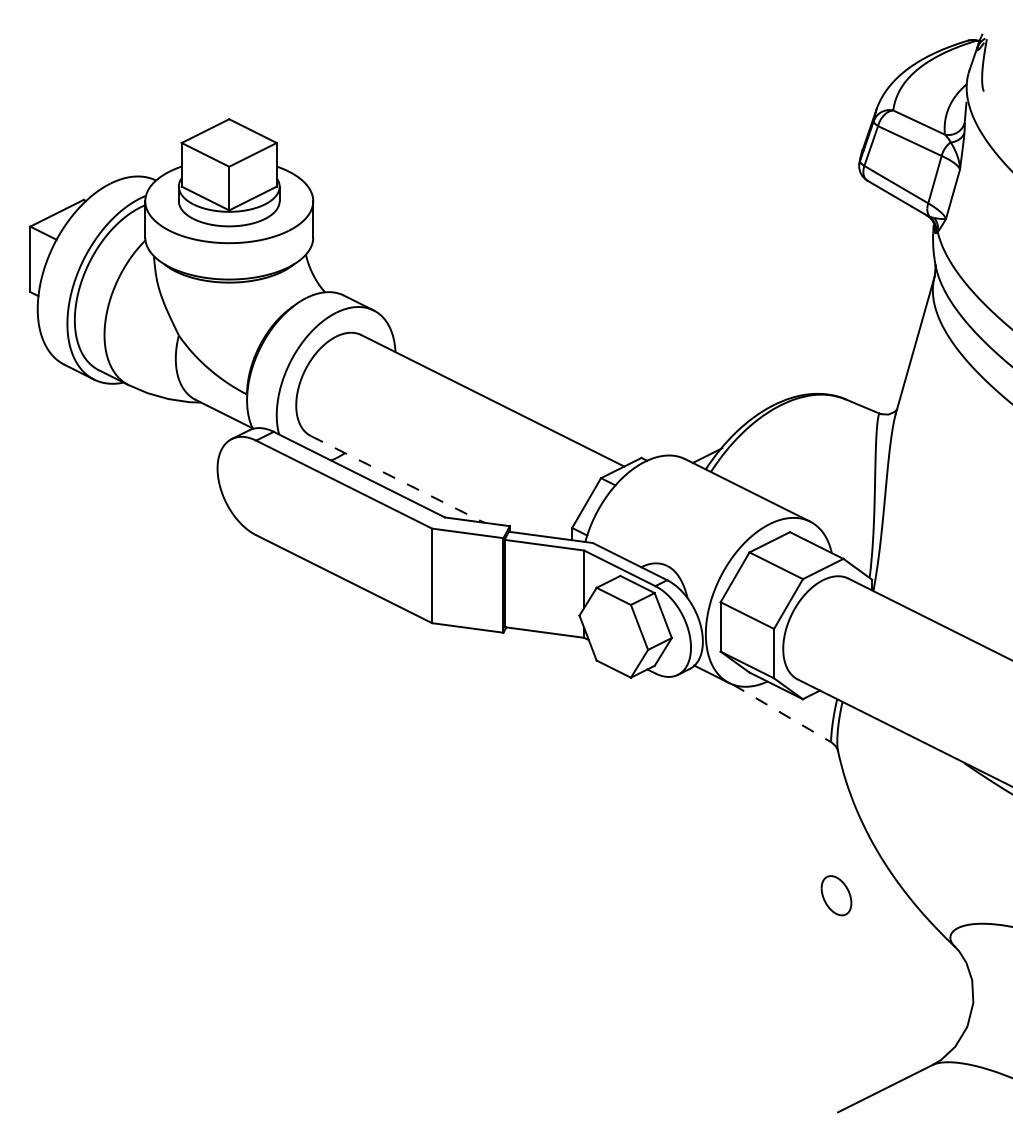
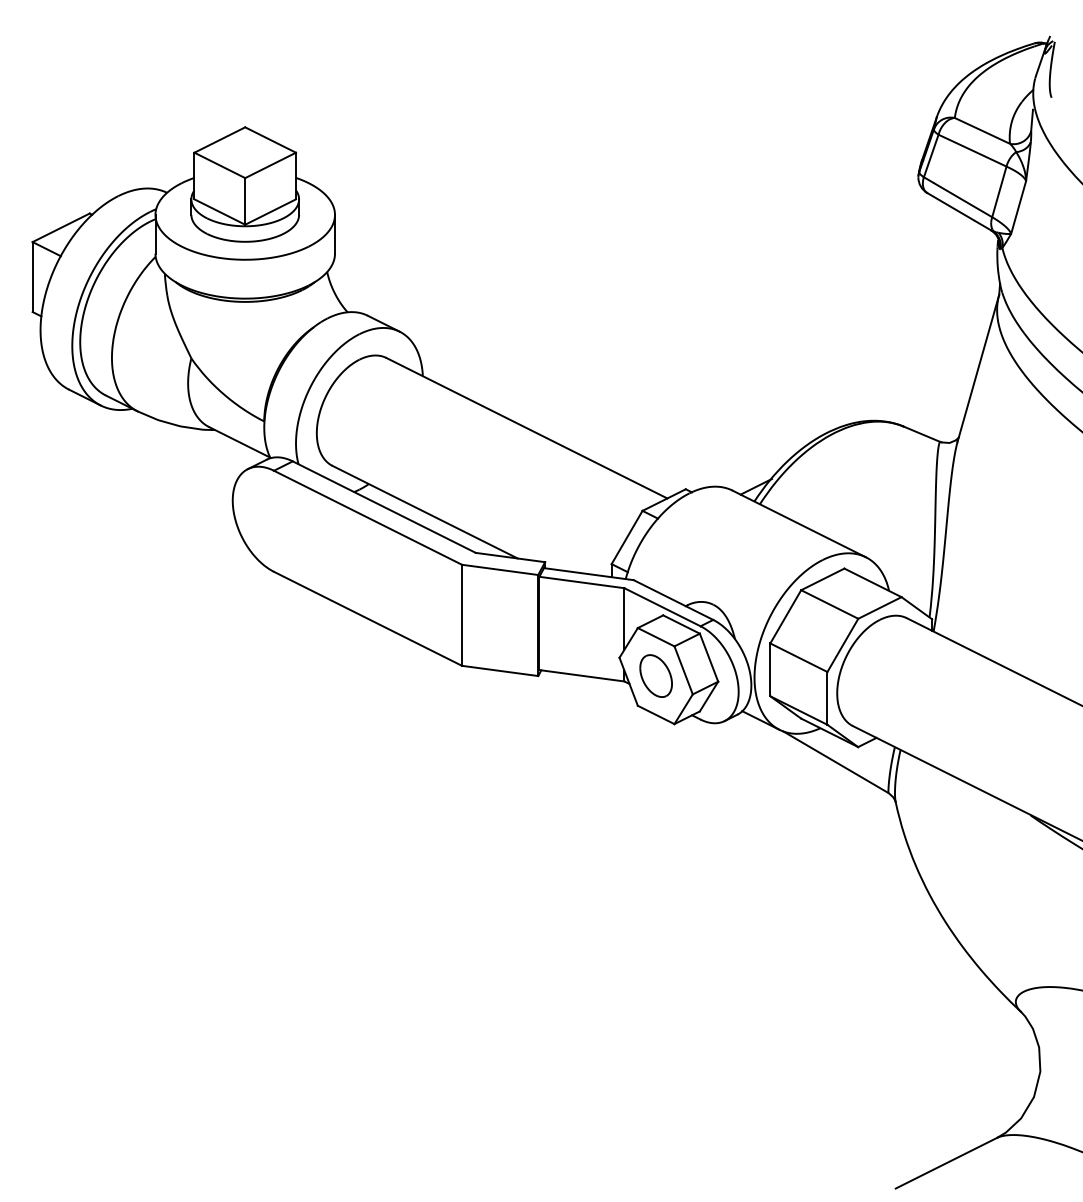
line: (397, 479) -> (425, 512), dashed -> solid
line: (781, 713) -> (835, 762), dashed -> solid
part: (835, 895) -> (655, 675), moved

